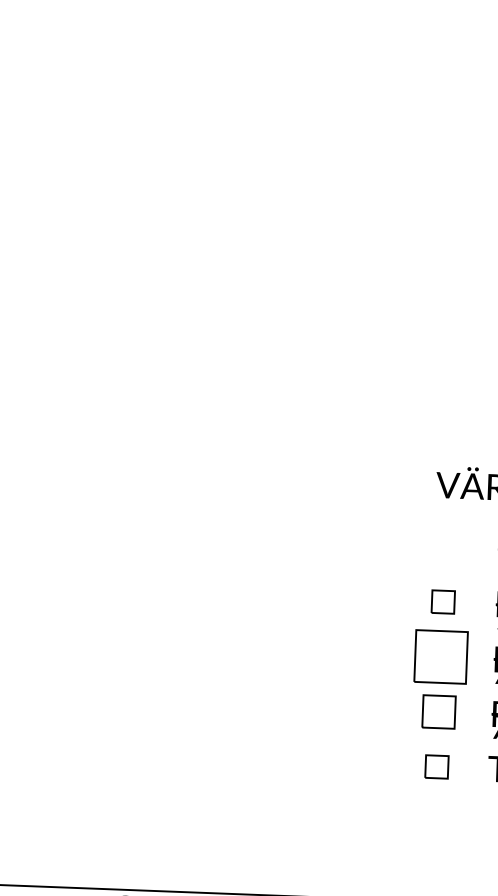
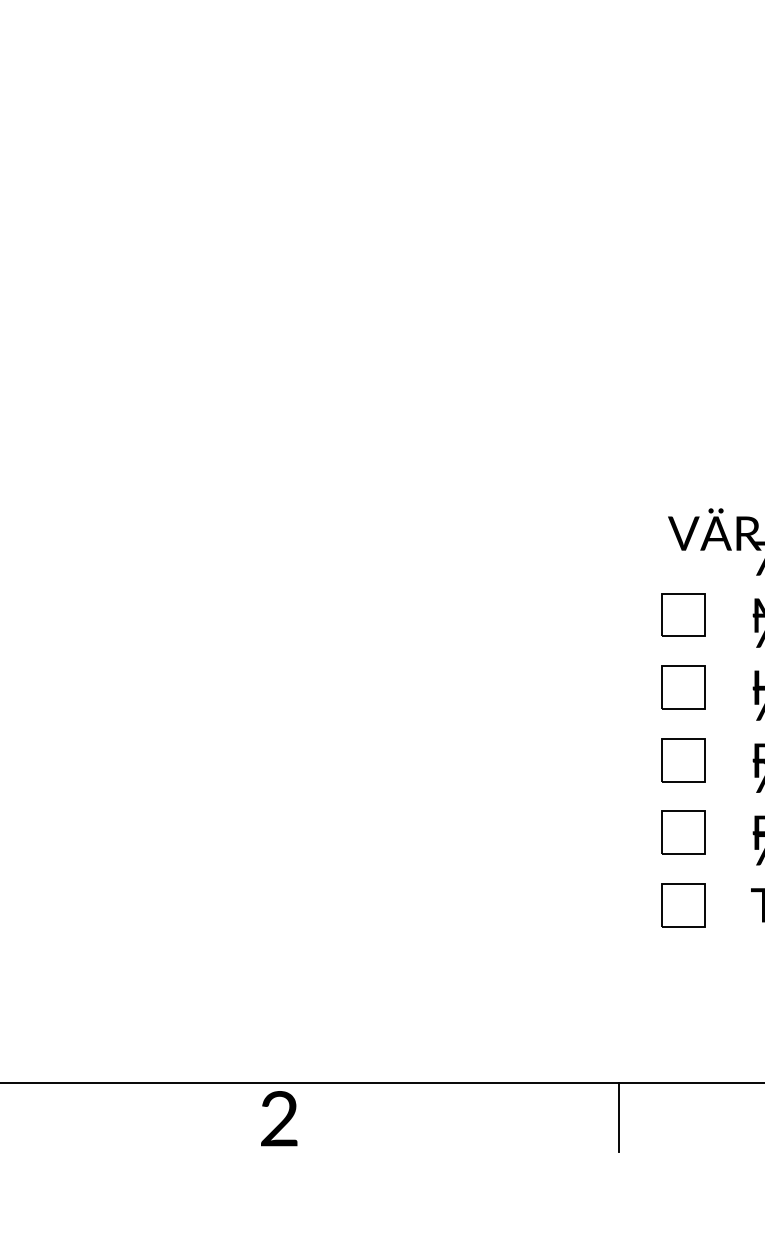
part: (445, 546) -> (683, 614), added
part: (443, 601) -> (683, 687), size x1.43
part: (441, 657) -> (683, 760), size x0.62
part: (437, 767) -> (683, 905), size x1.43

